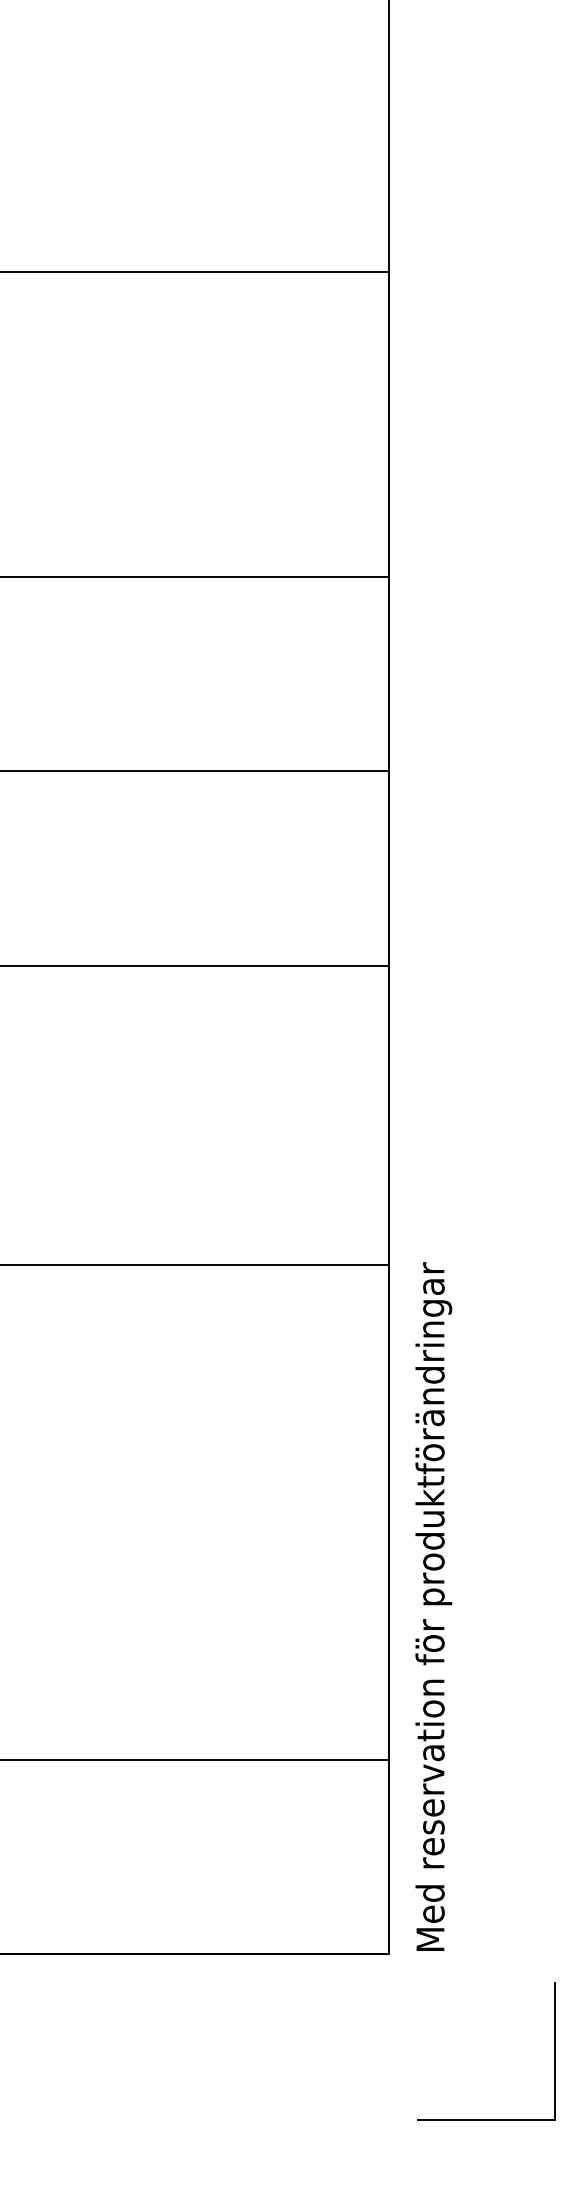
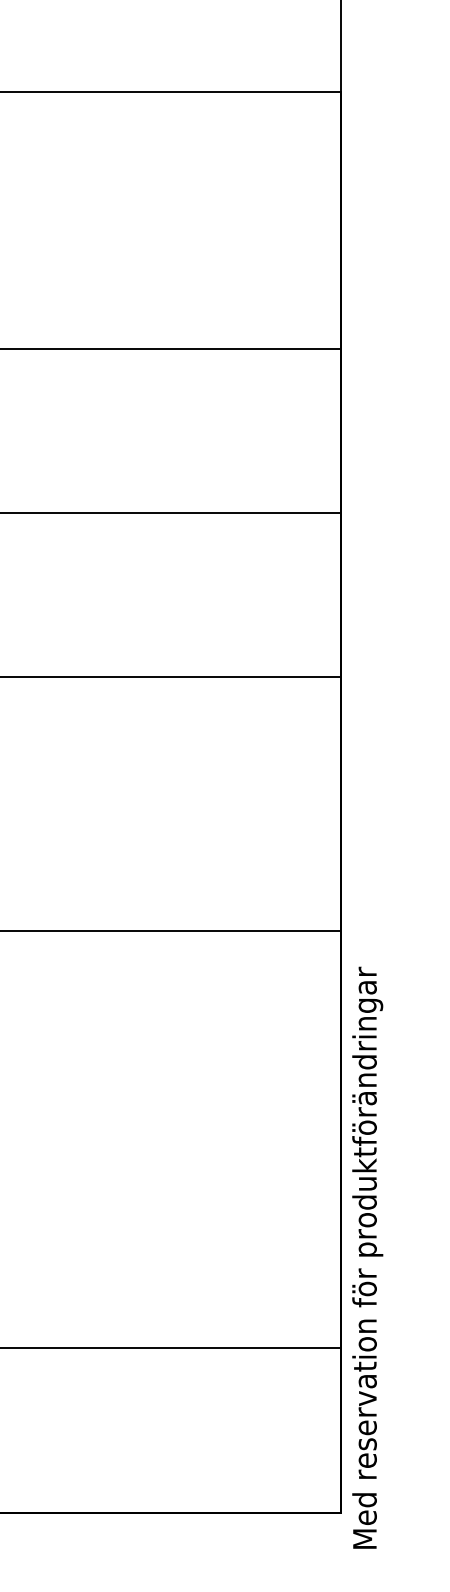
text: (433, 1606) -> (367, 1257), moved

